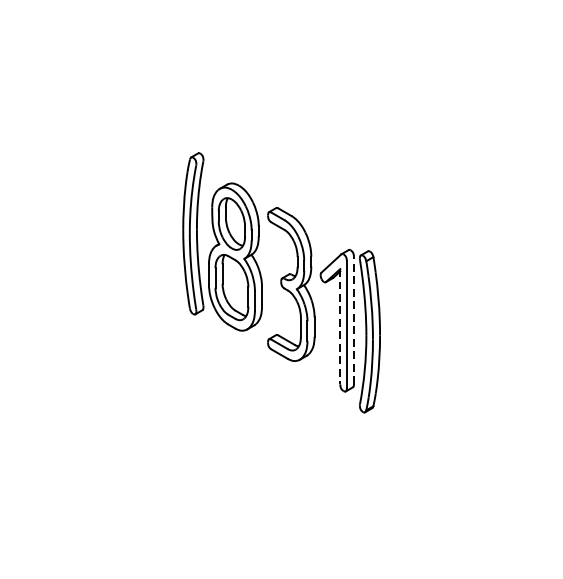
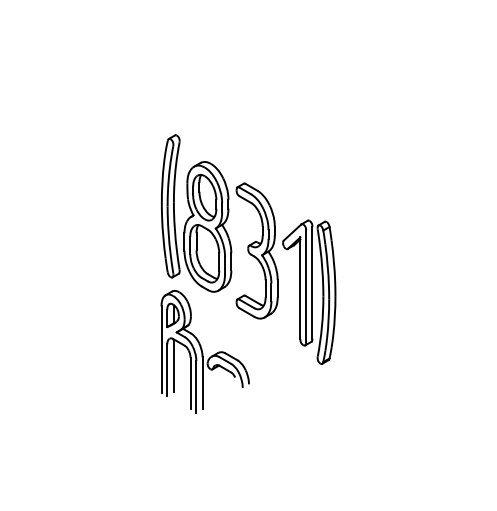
line: (354, 320) -> (312, 282), dashed -> solid
line: (340, 326) -> (300, 288), dashed -> solid
part: (231, 398) -> (204, 351), added

